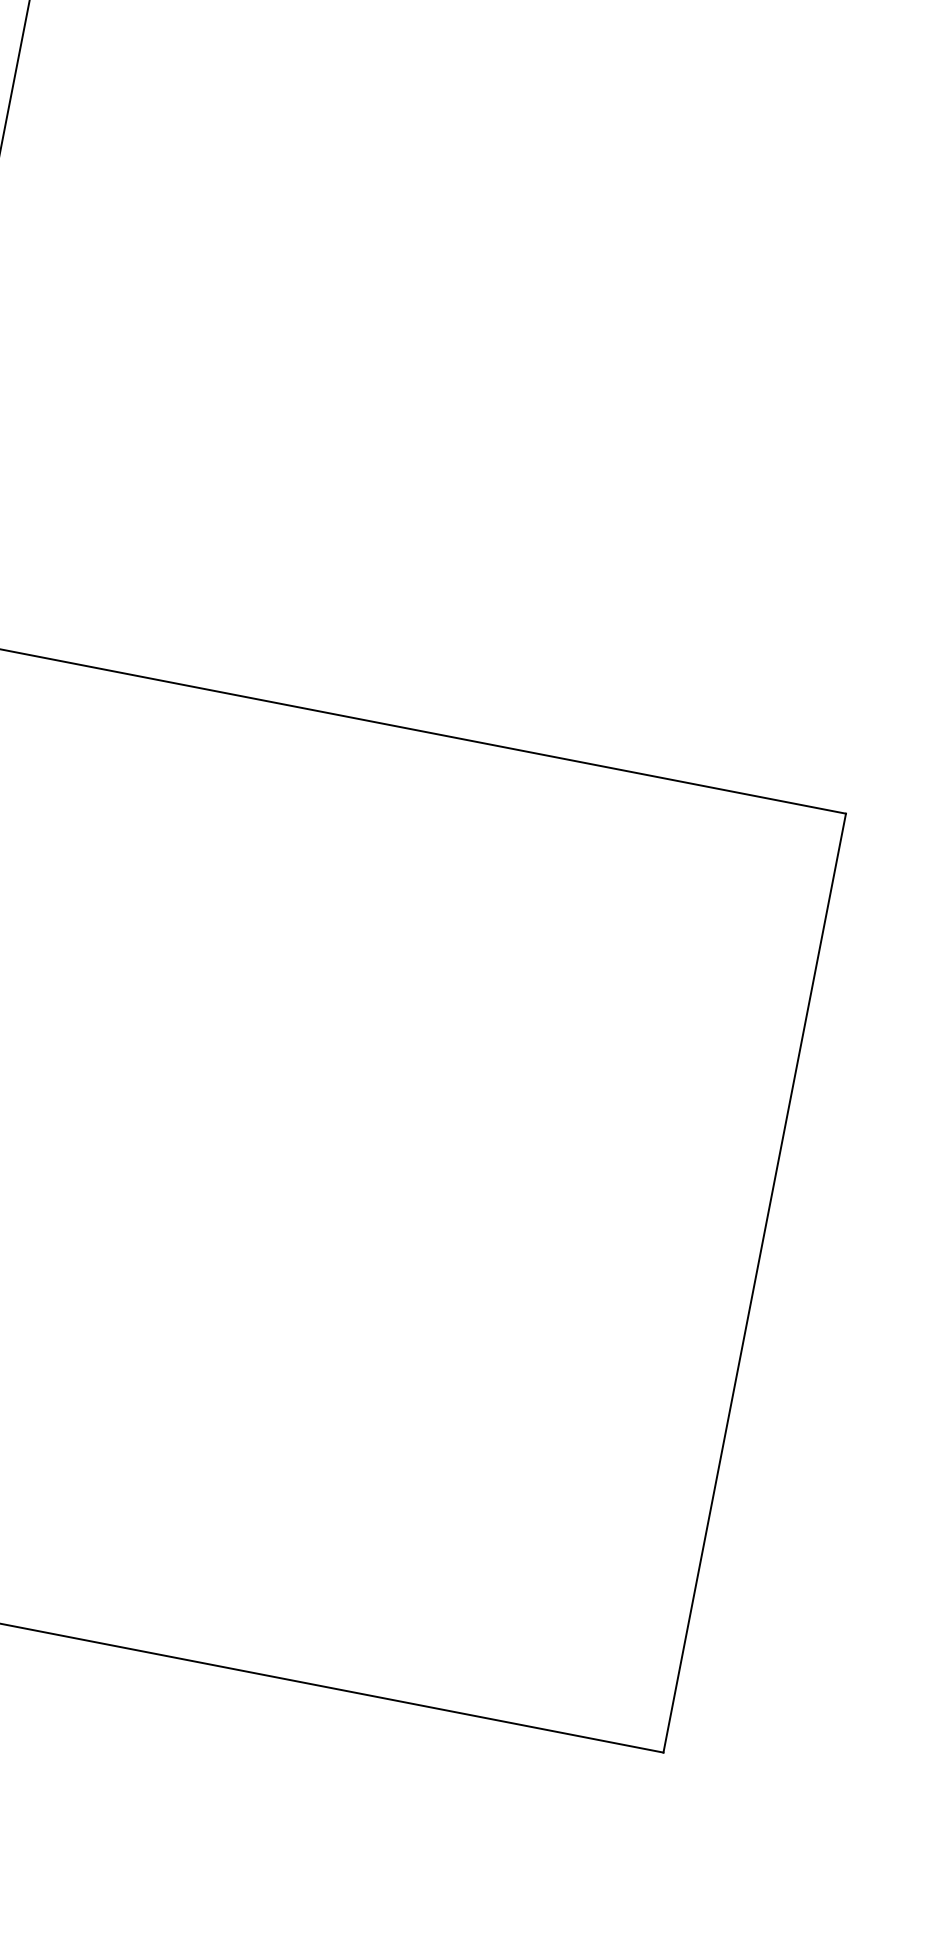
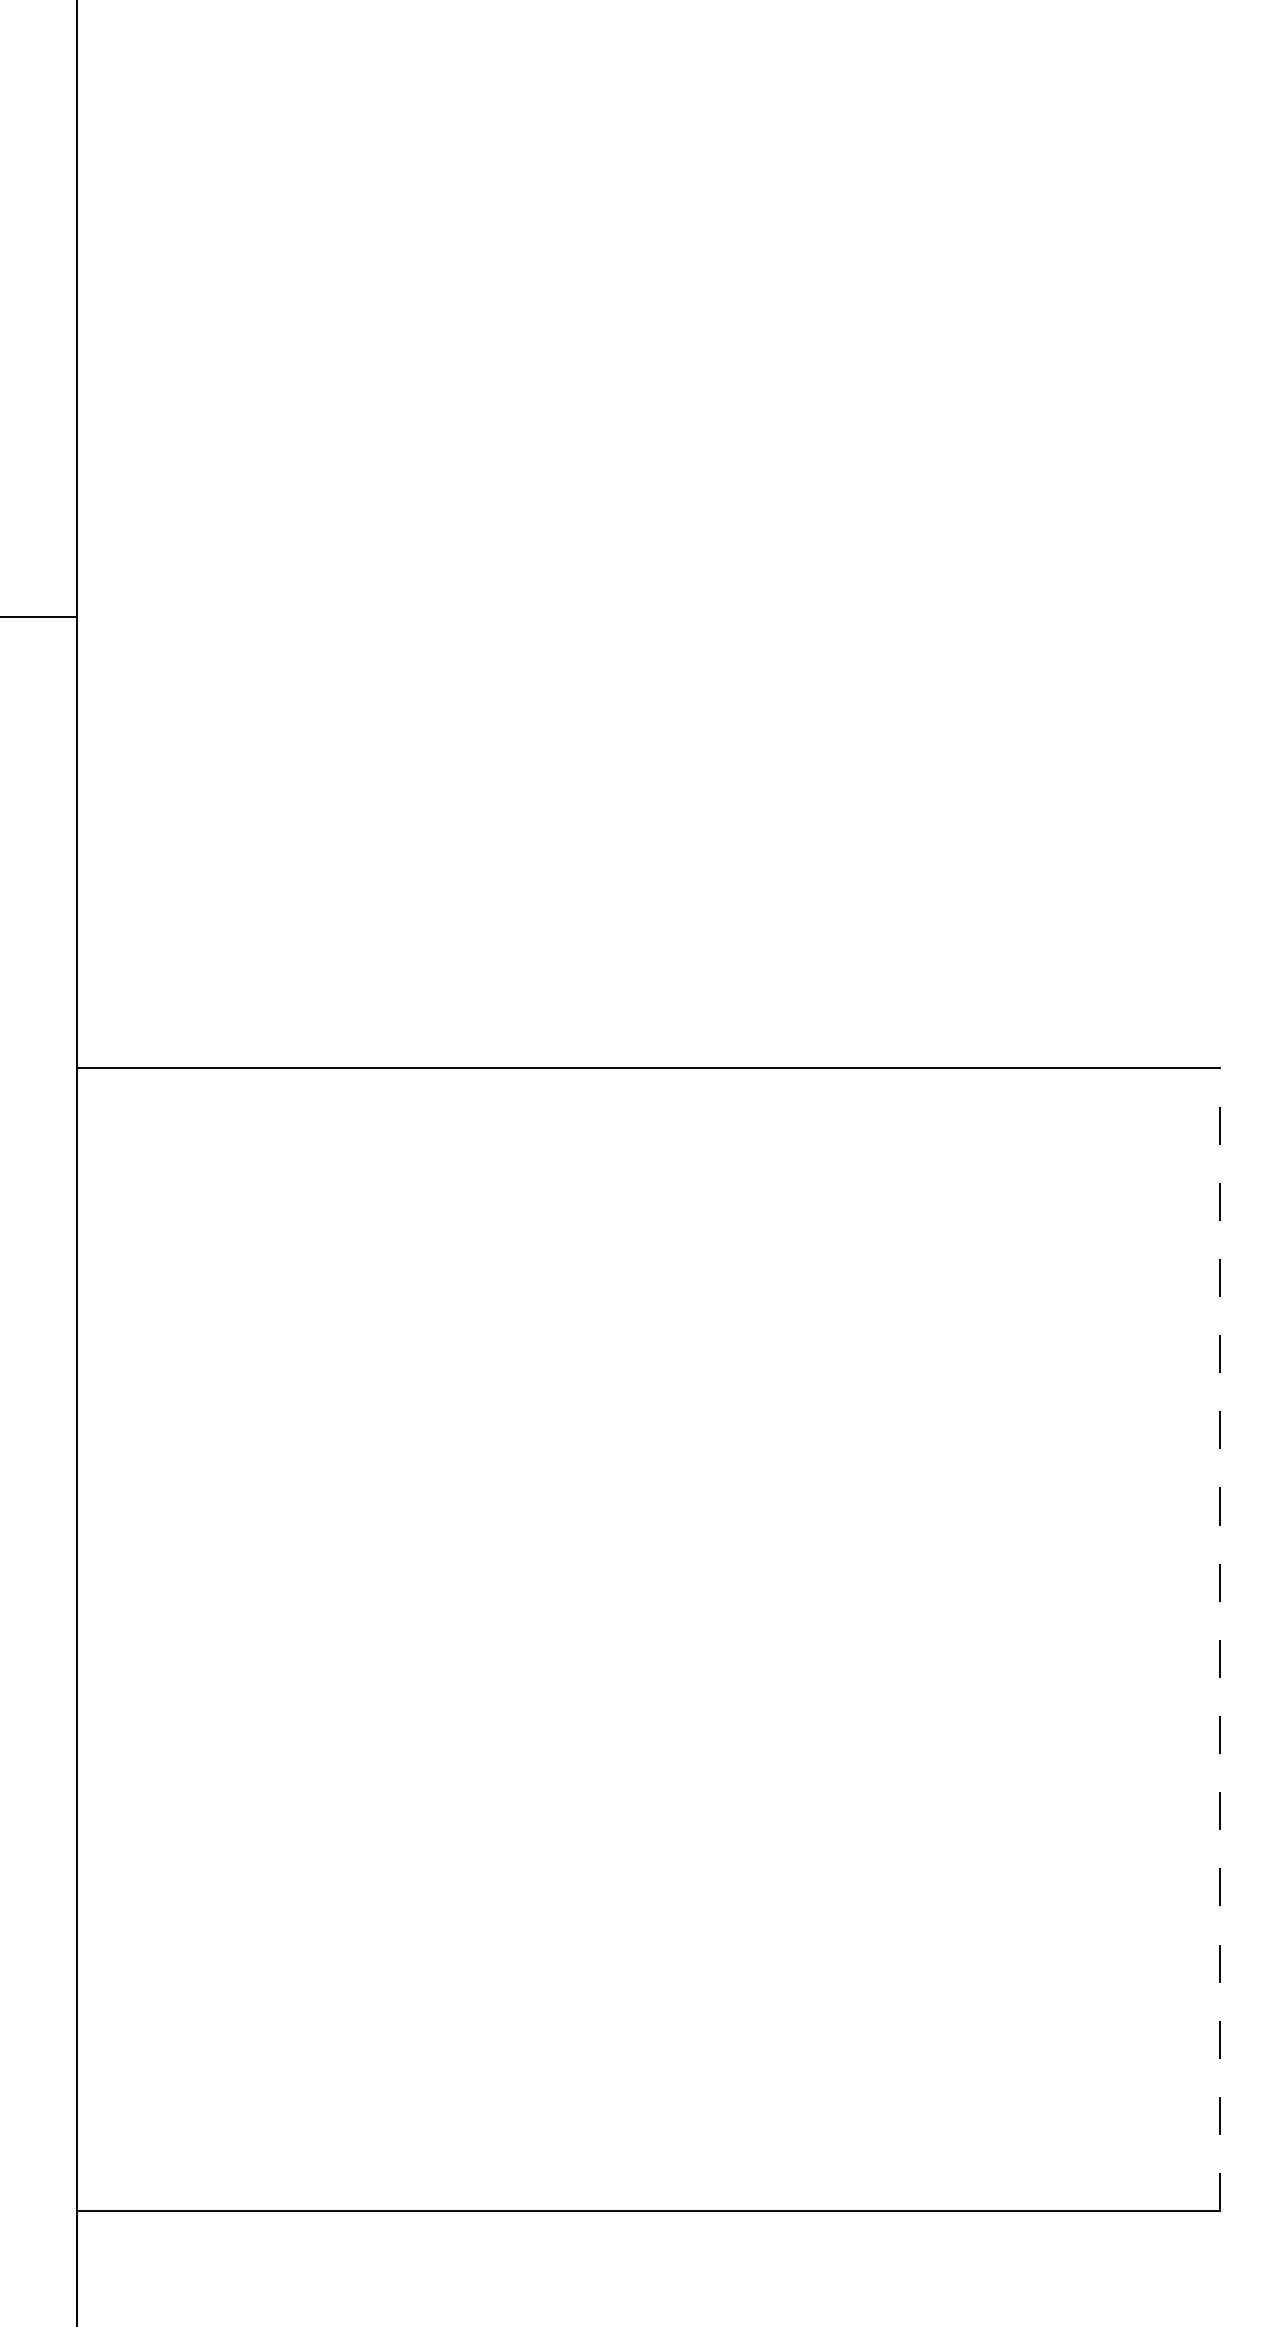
line: (754, 1282) -> (1219, 1639), solid -> dashed

